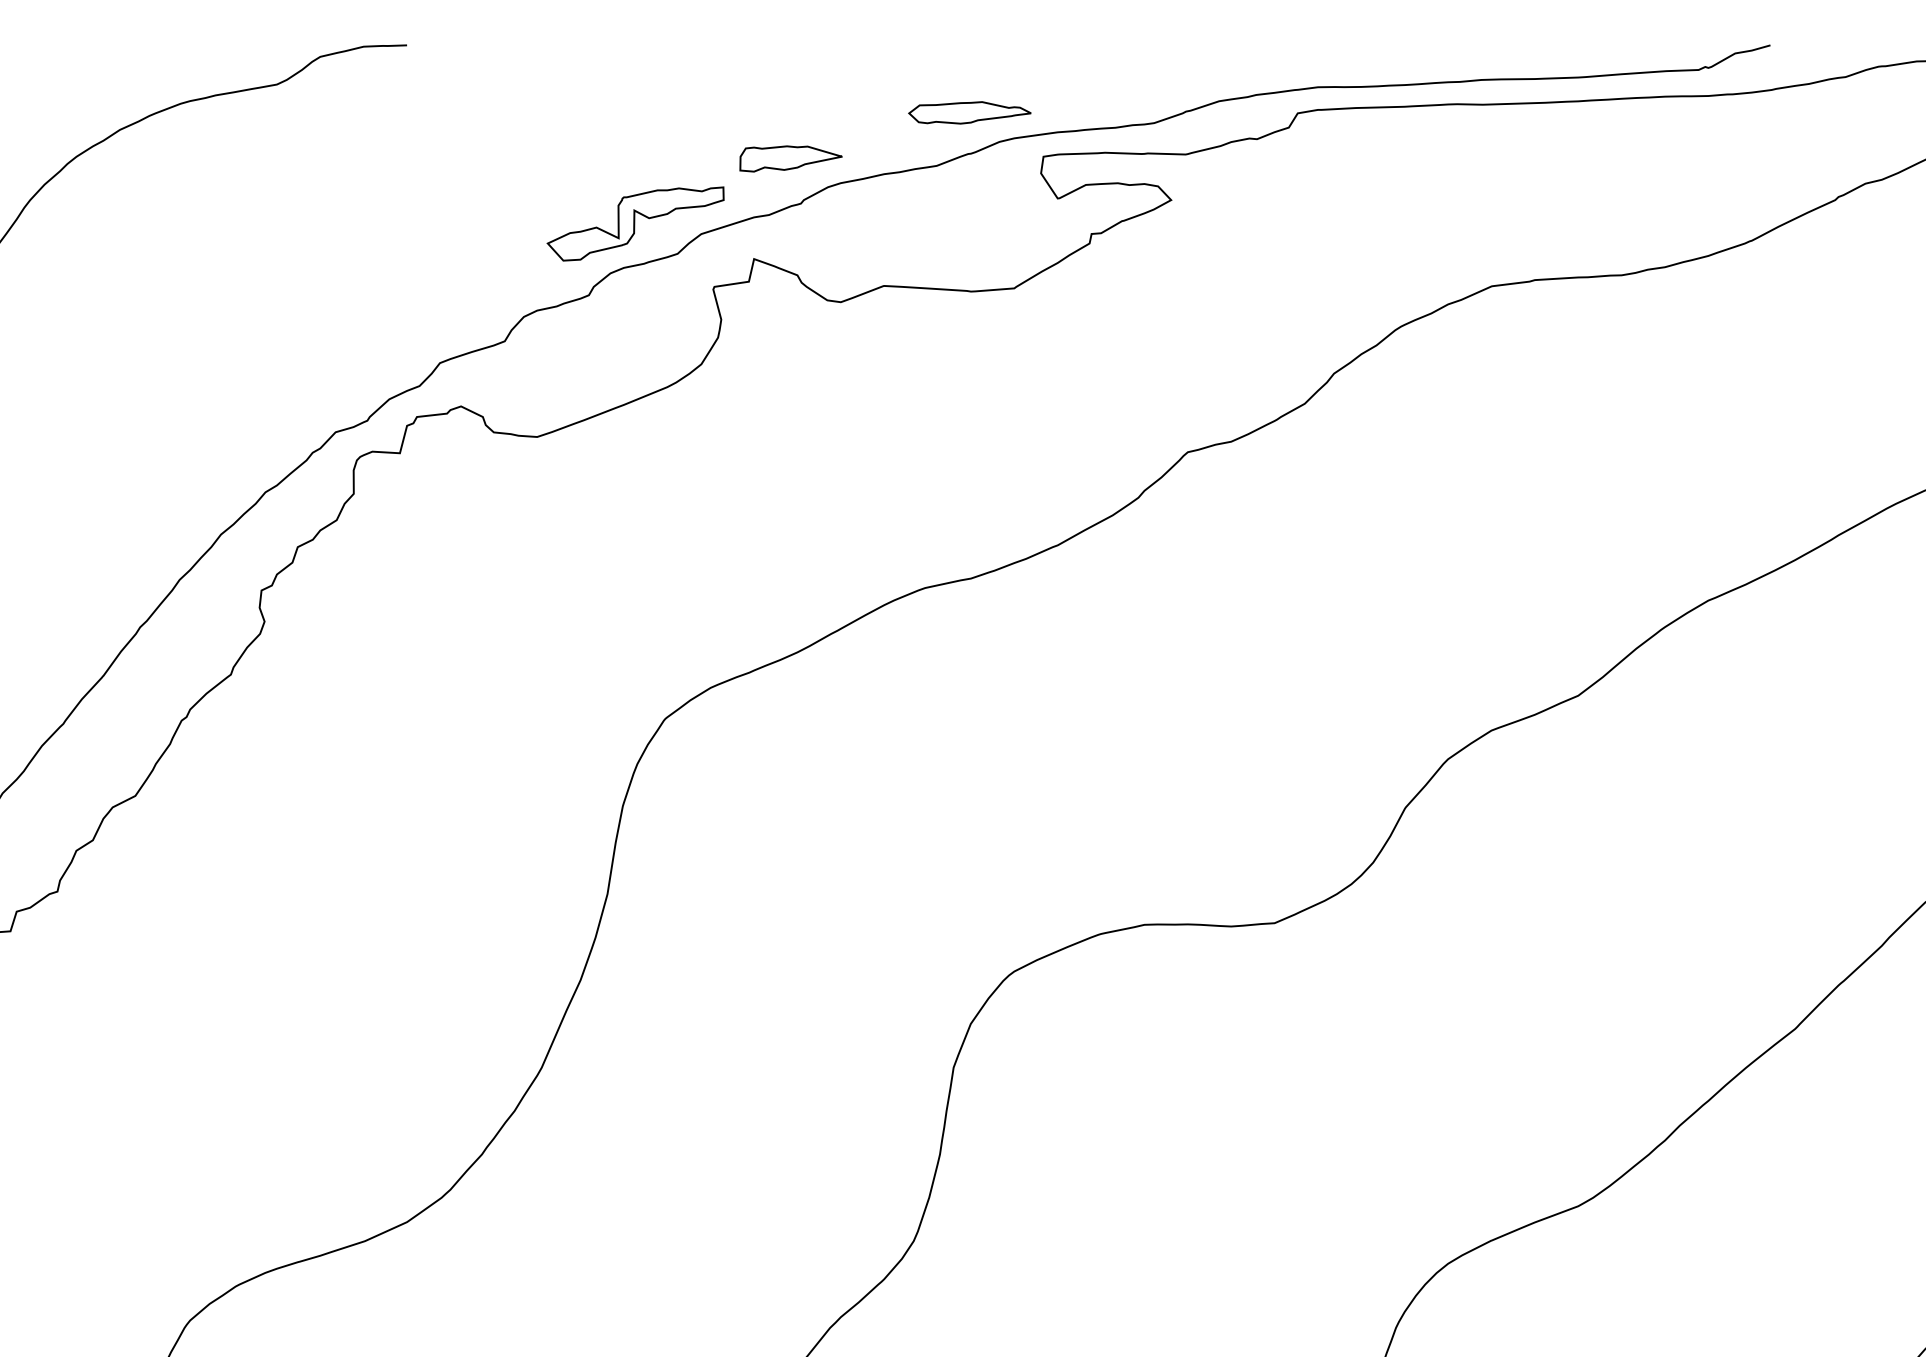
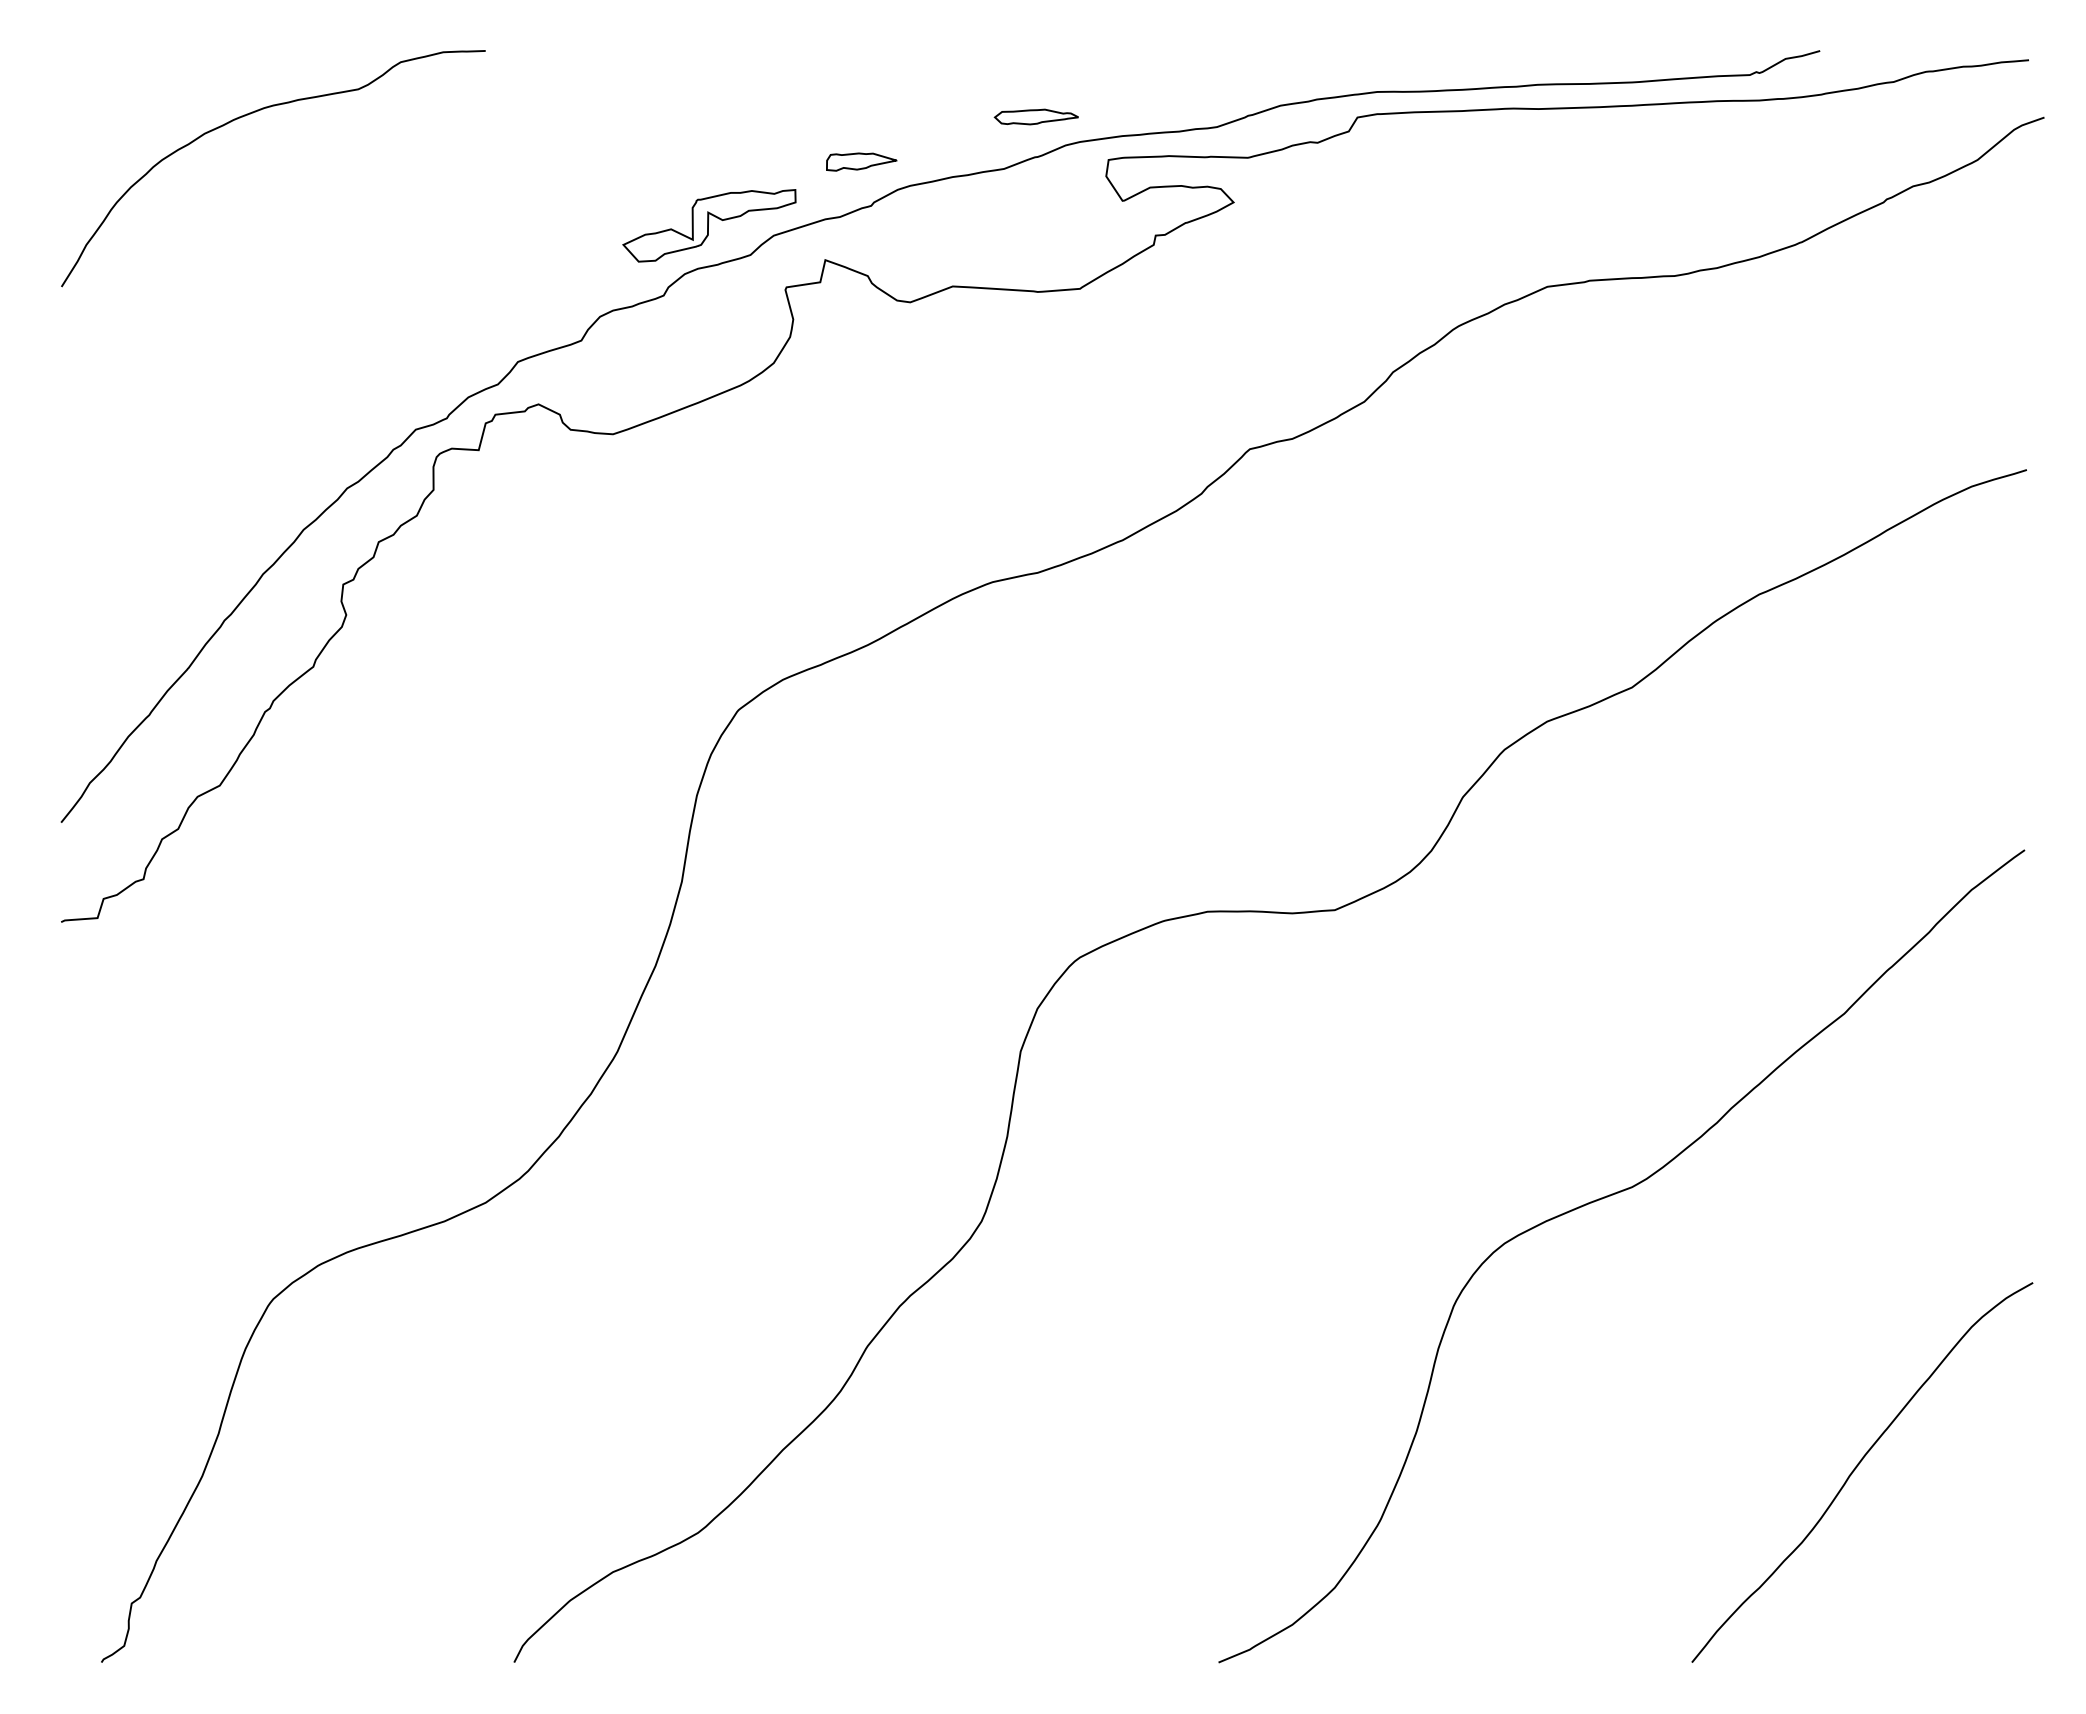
part: (969, 112) -> (1036, 116), size x0.7
part: (791, 158) -> (861, 161), size x0.7

